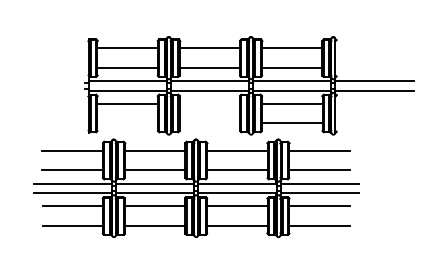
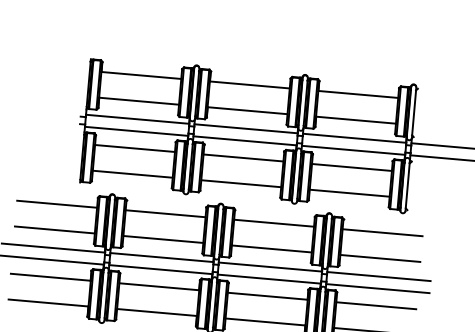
line: (209, 103) -> (242, 157), added
line: (127, 123) -> (132, 174), added
line: (209, 123) -> (240, 184), added

